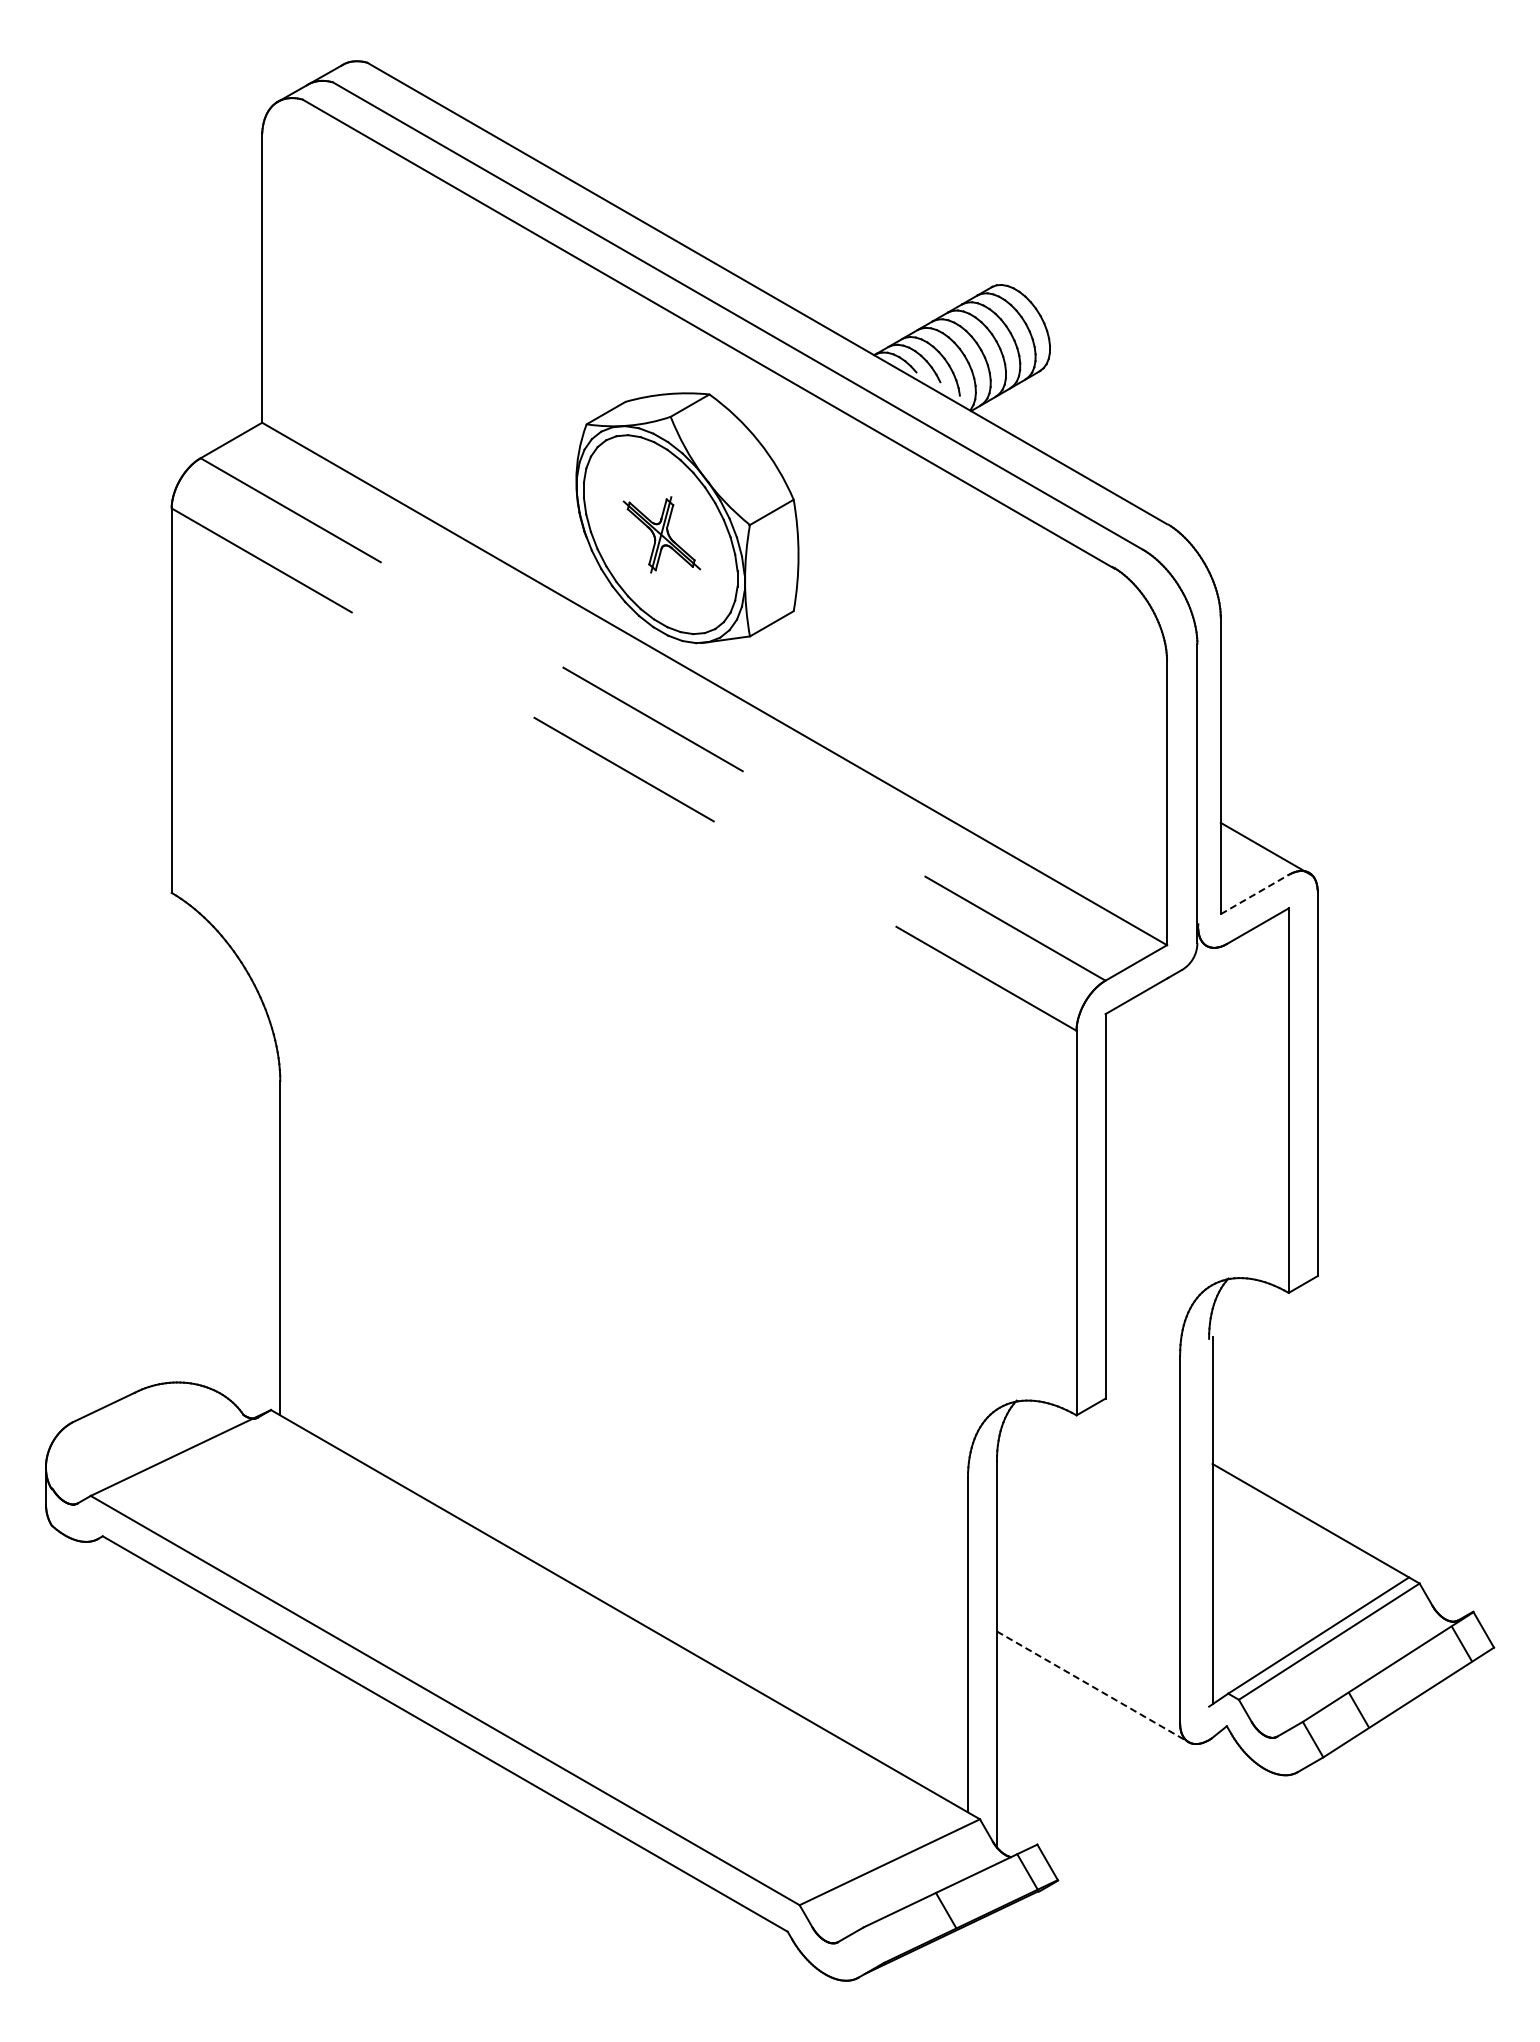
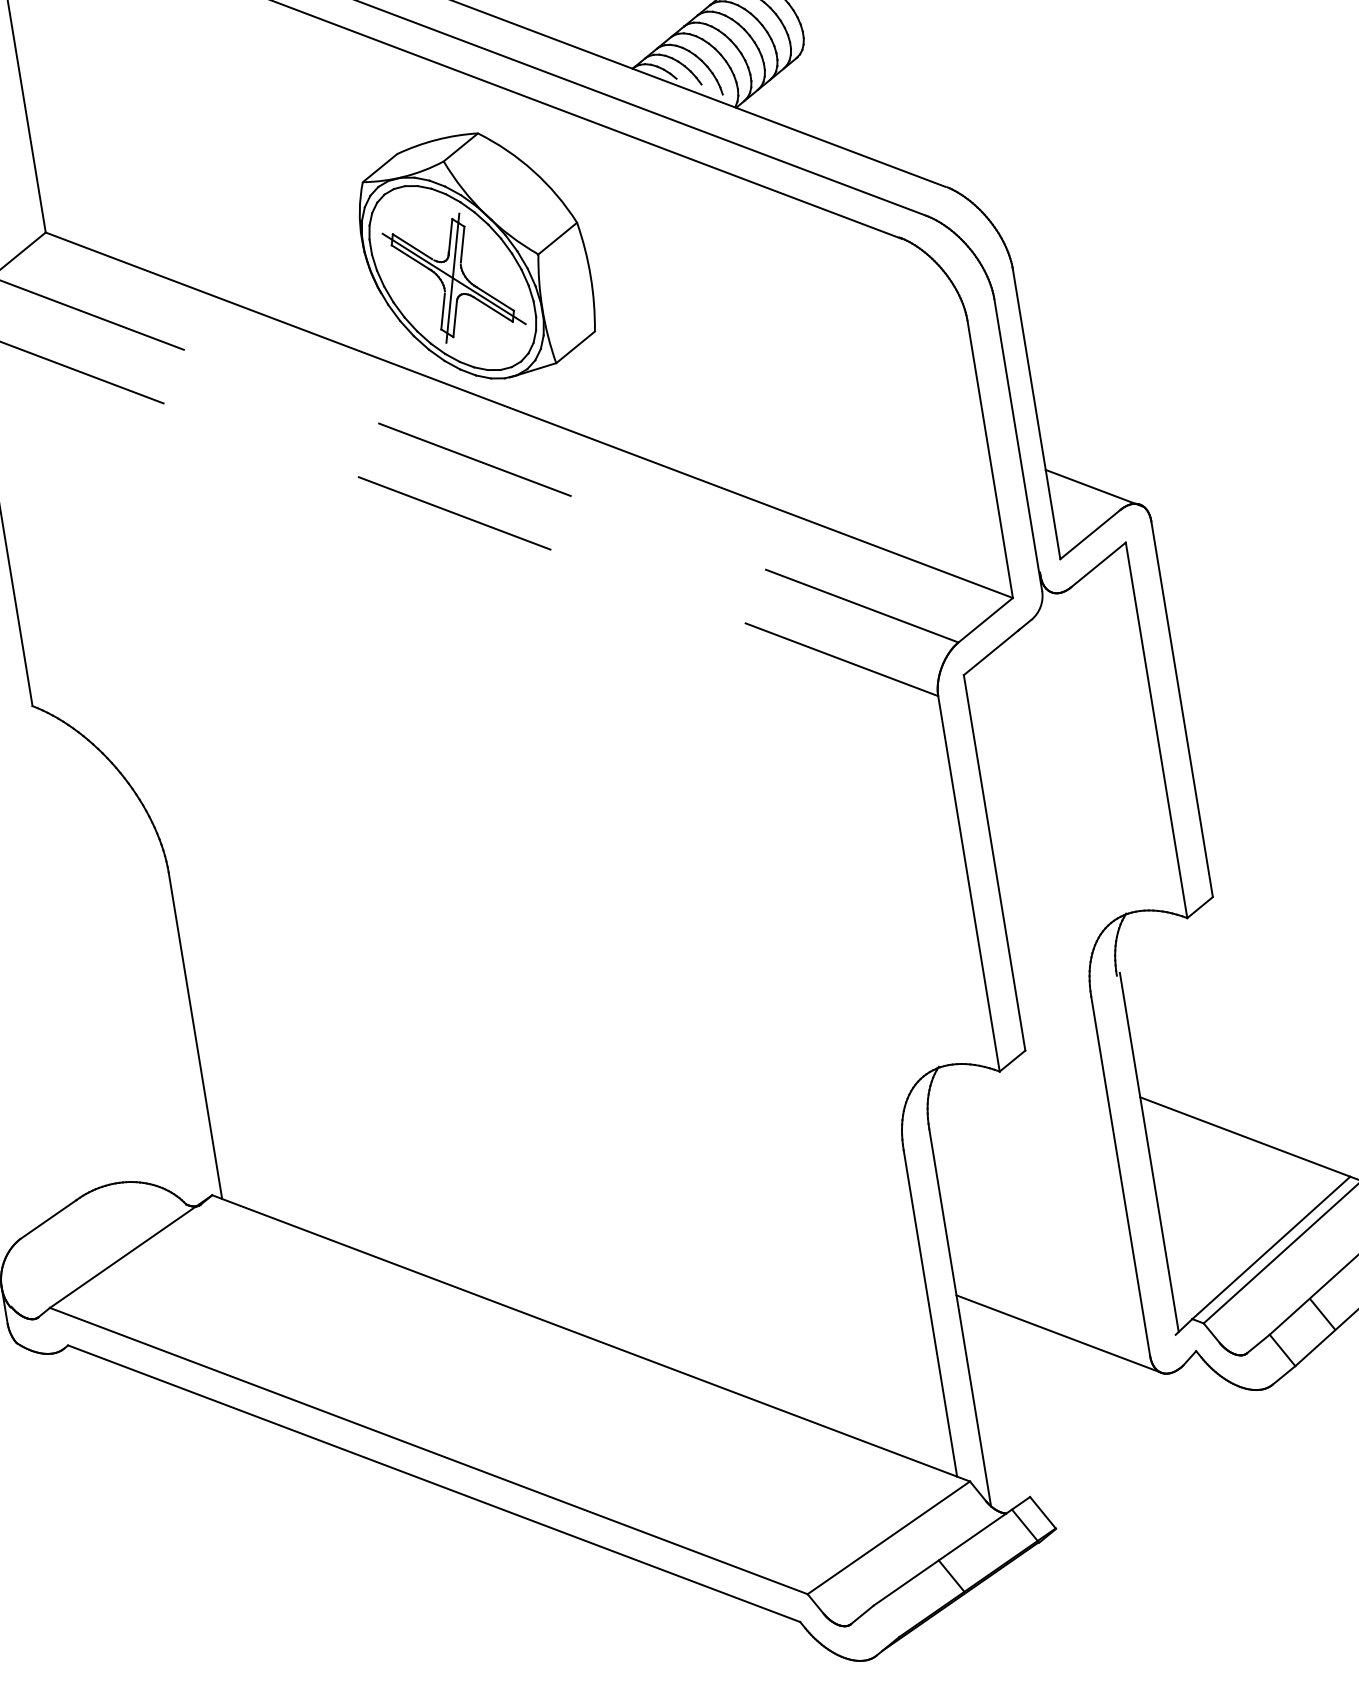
part: (661, 534) -> (453, 277), size x1.67
line: (1255, 894) -> (1091, 534), dashed -> solid
line: (1093, 1687) -> (1059, 1334), dashed -> solid

